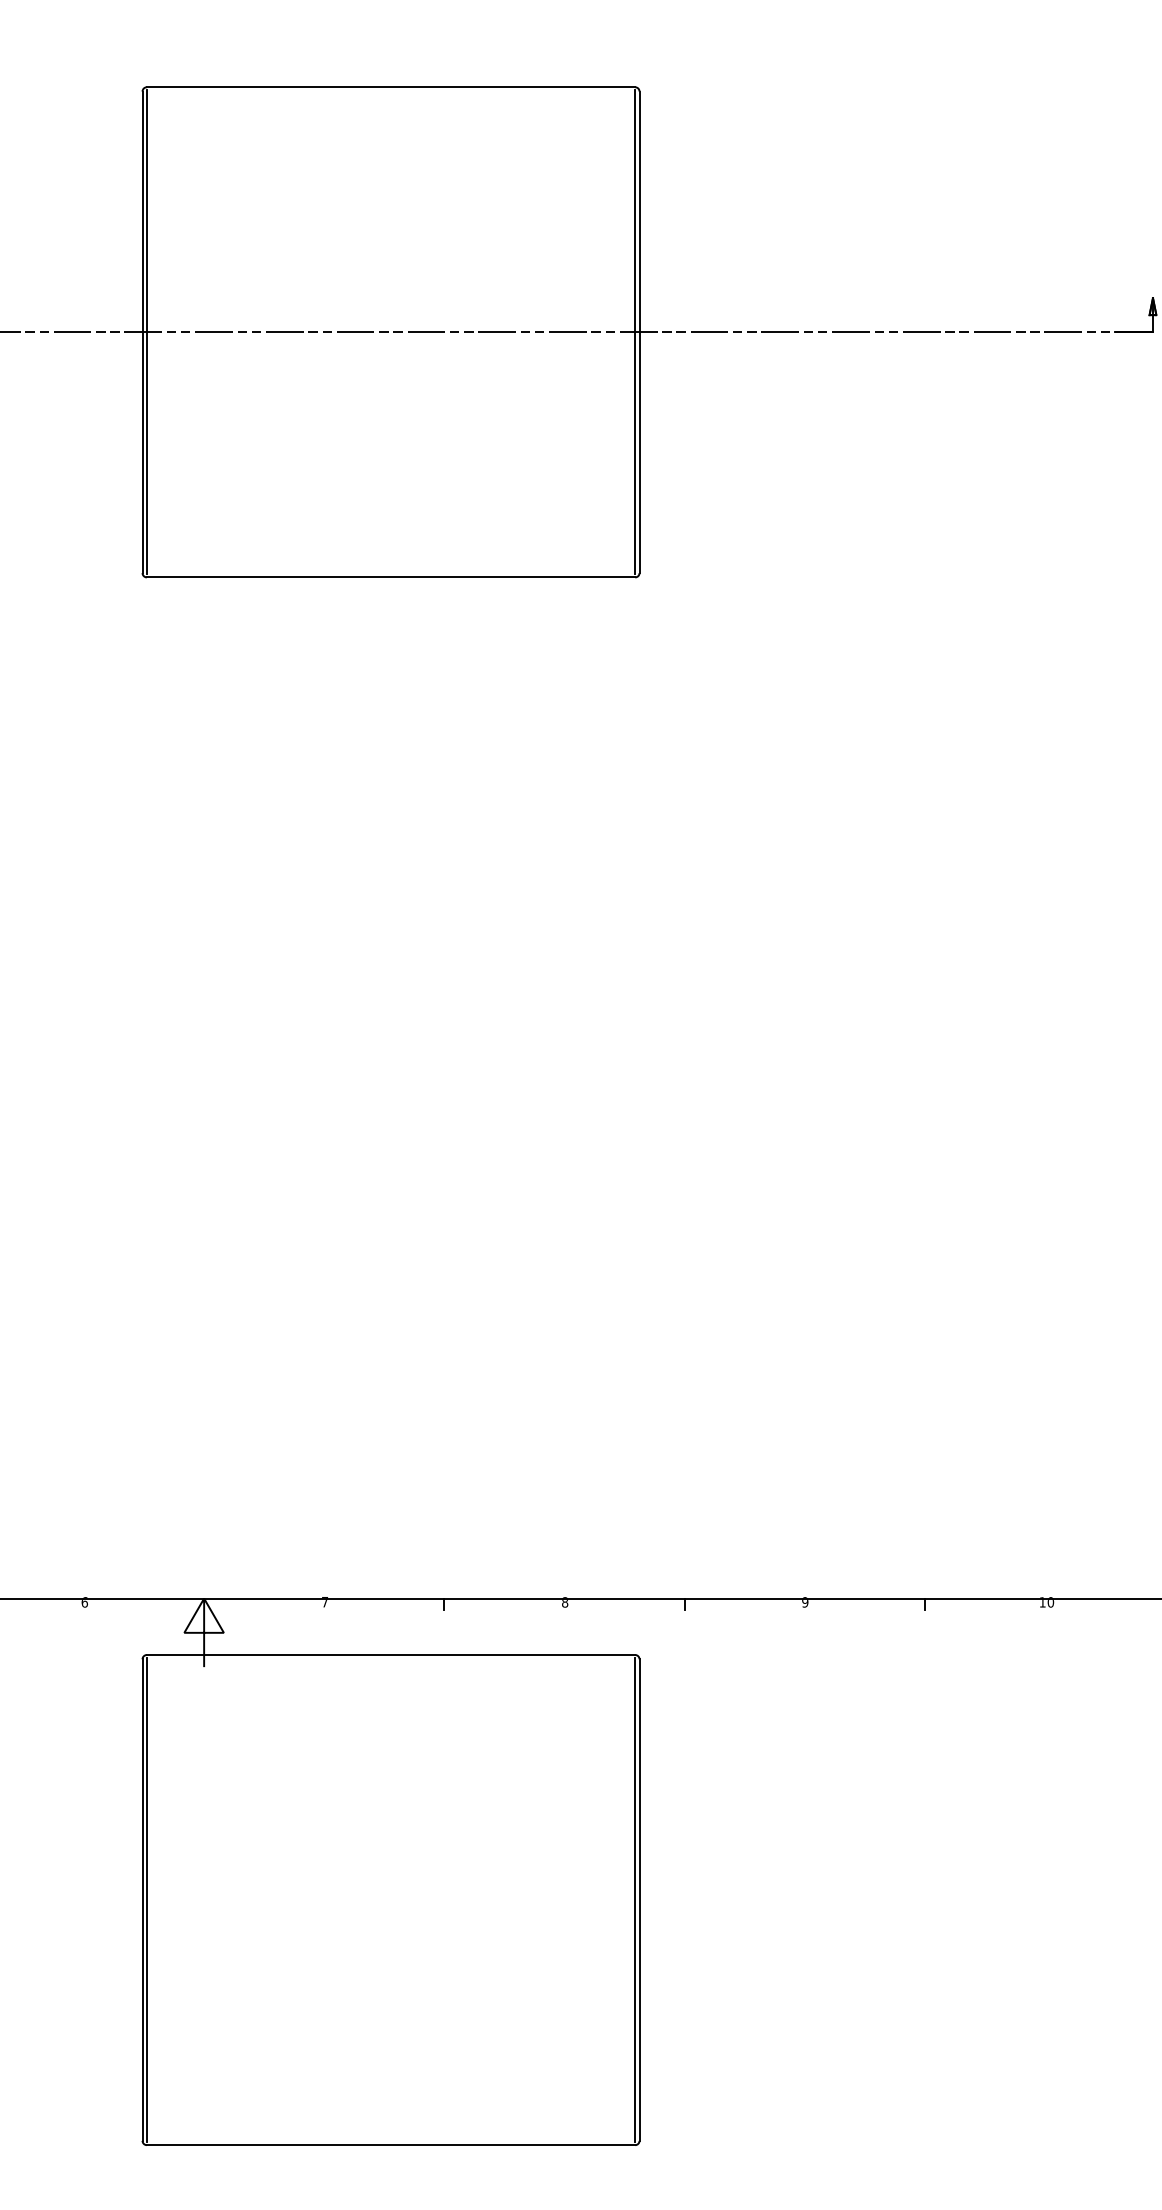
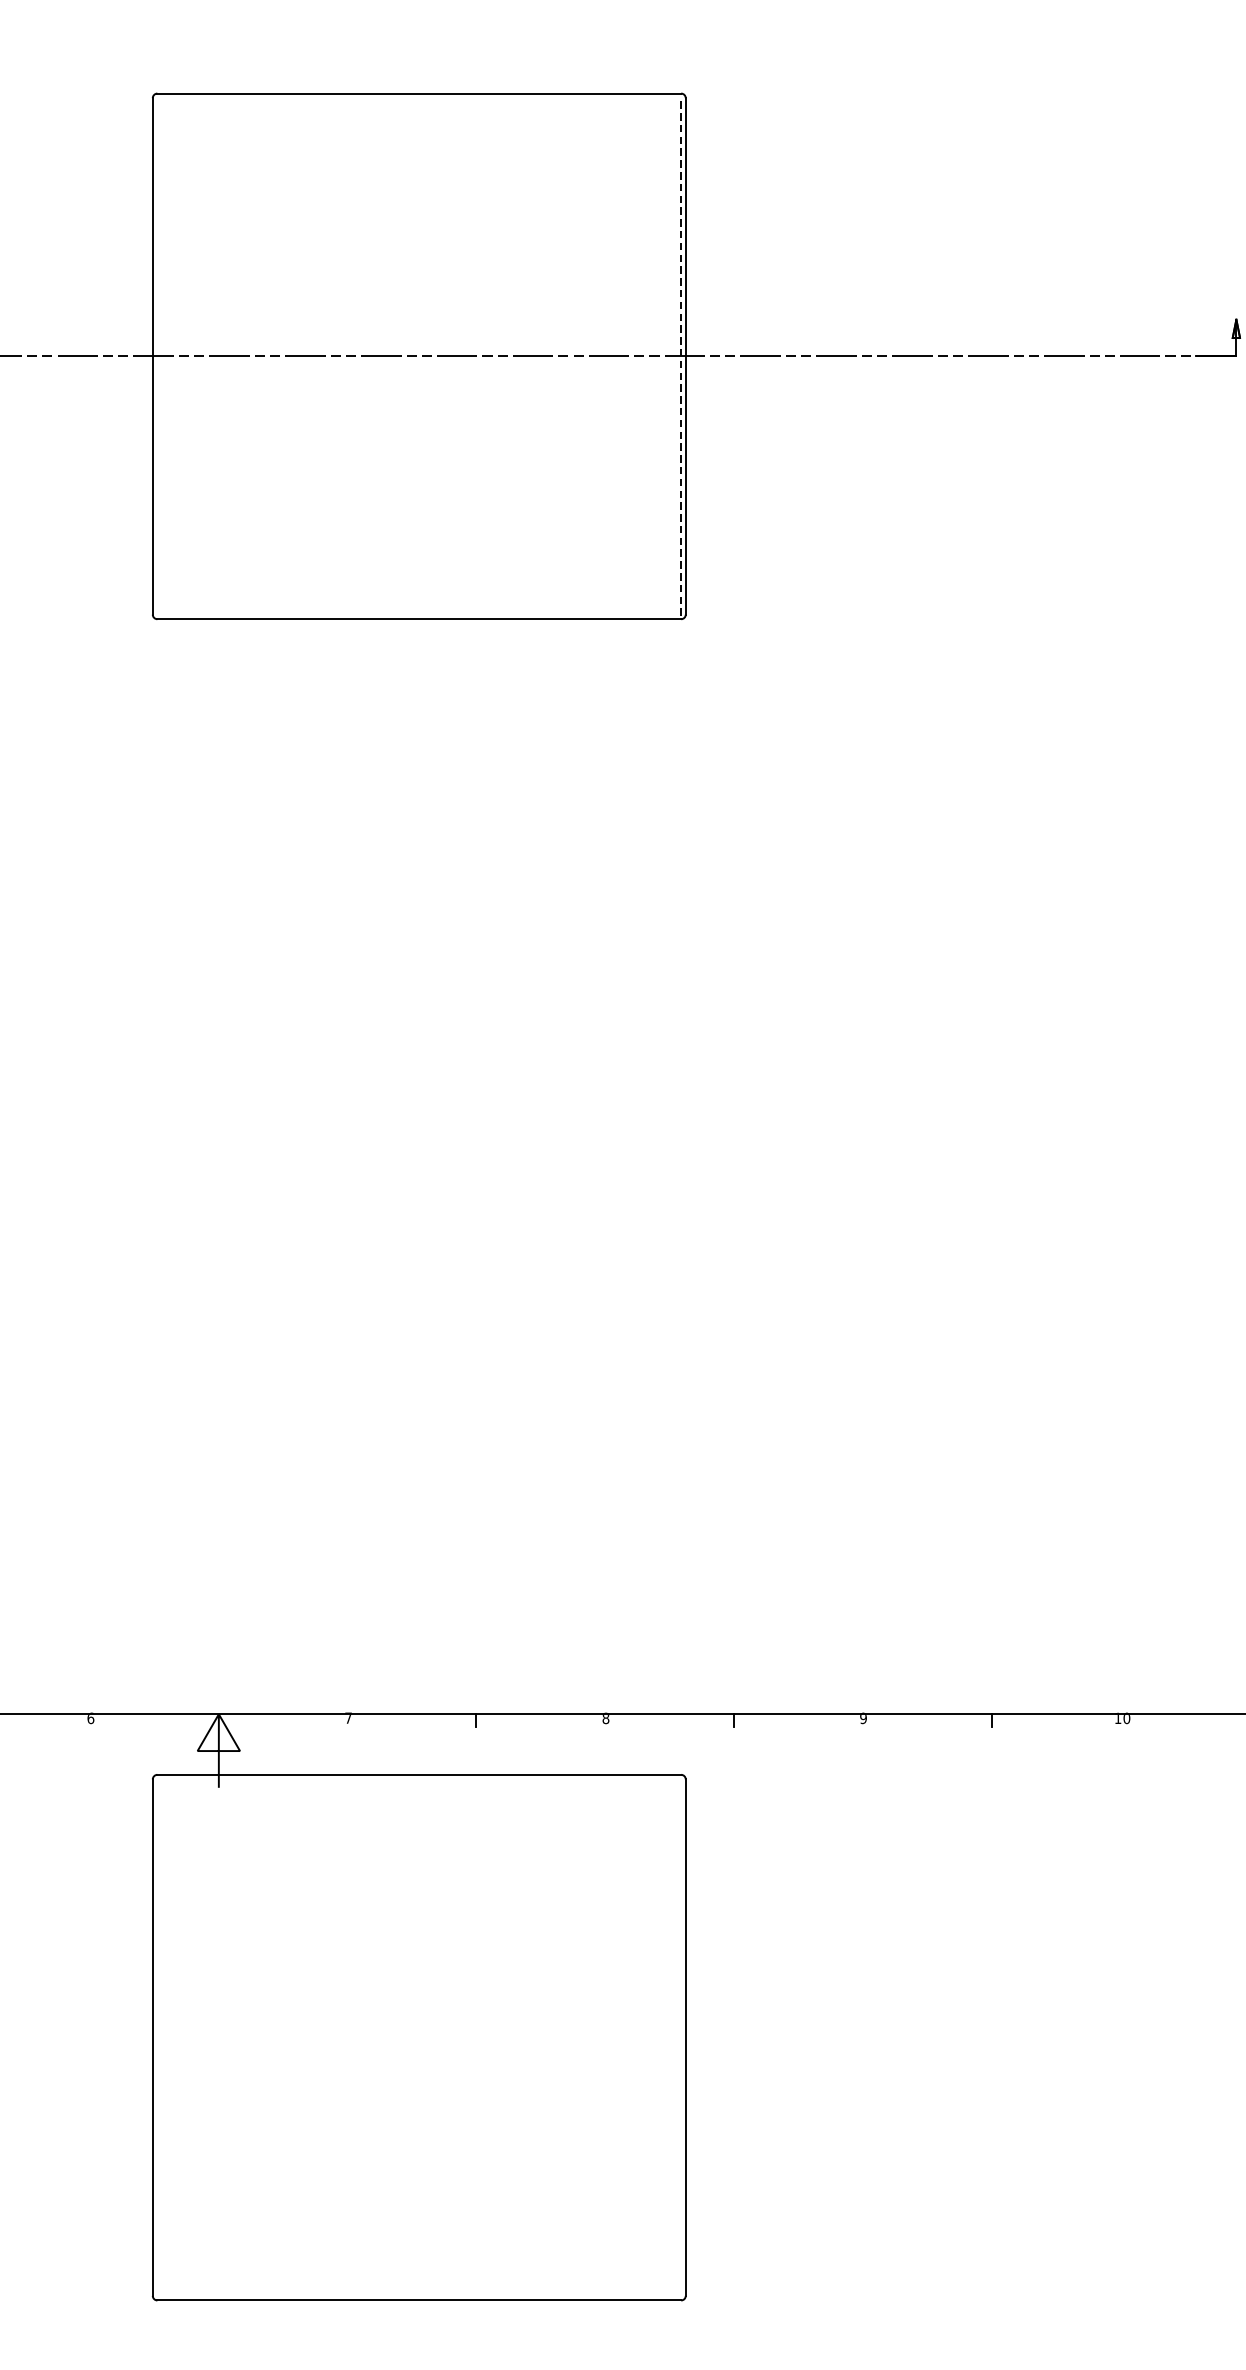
line: (635, 331) -> (681, 355), solid -> dashed
line: (146, 332) -> (157, 356), removed
line: (146, 1900) -> (157, 2038), removed
line: (635, 1900) -> (681, 2038), removed

